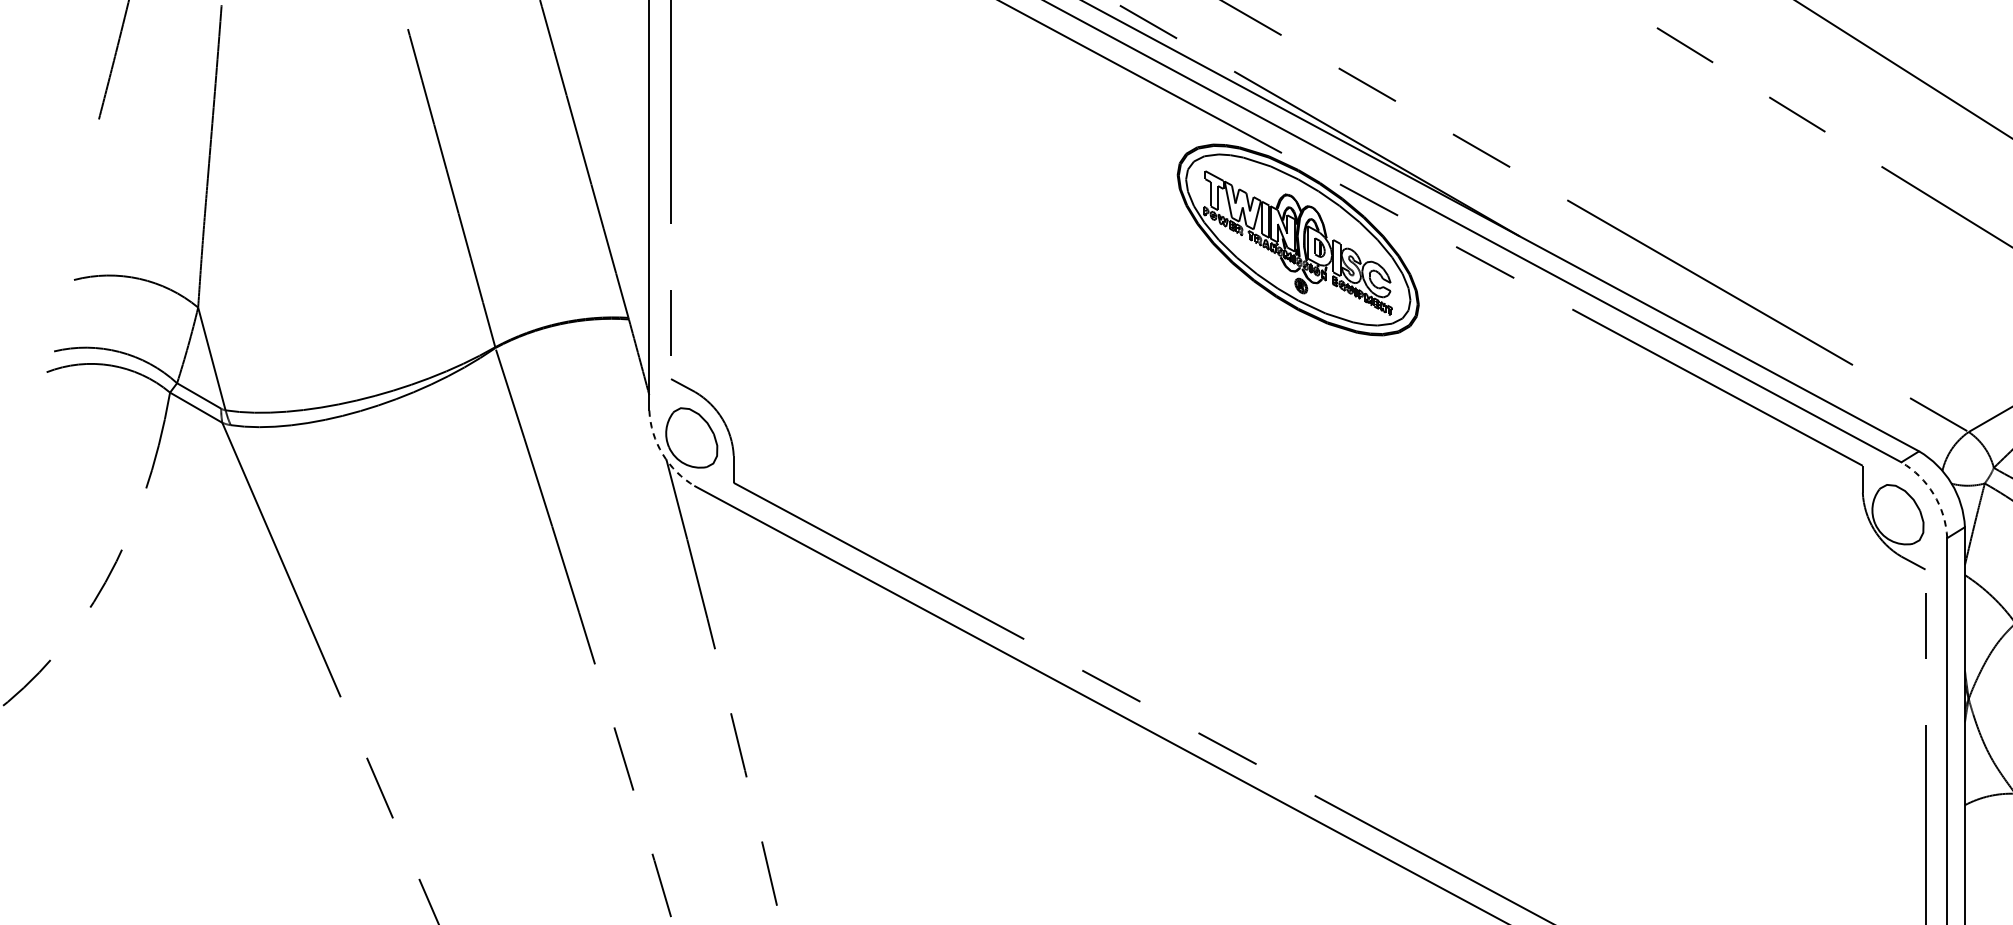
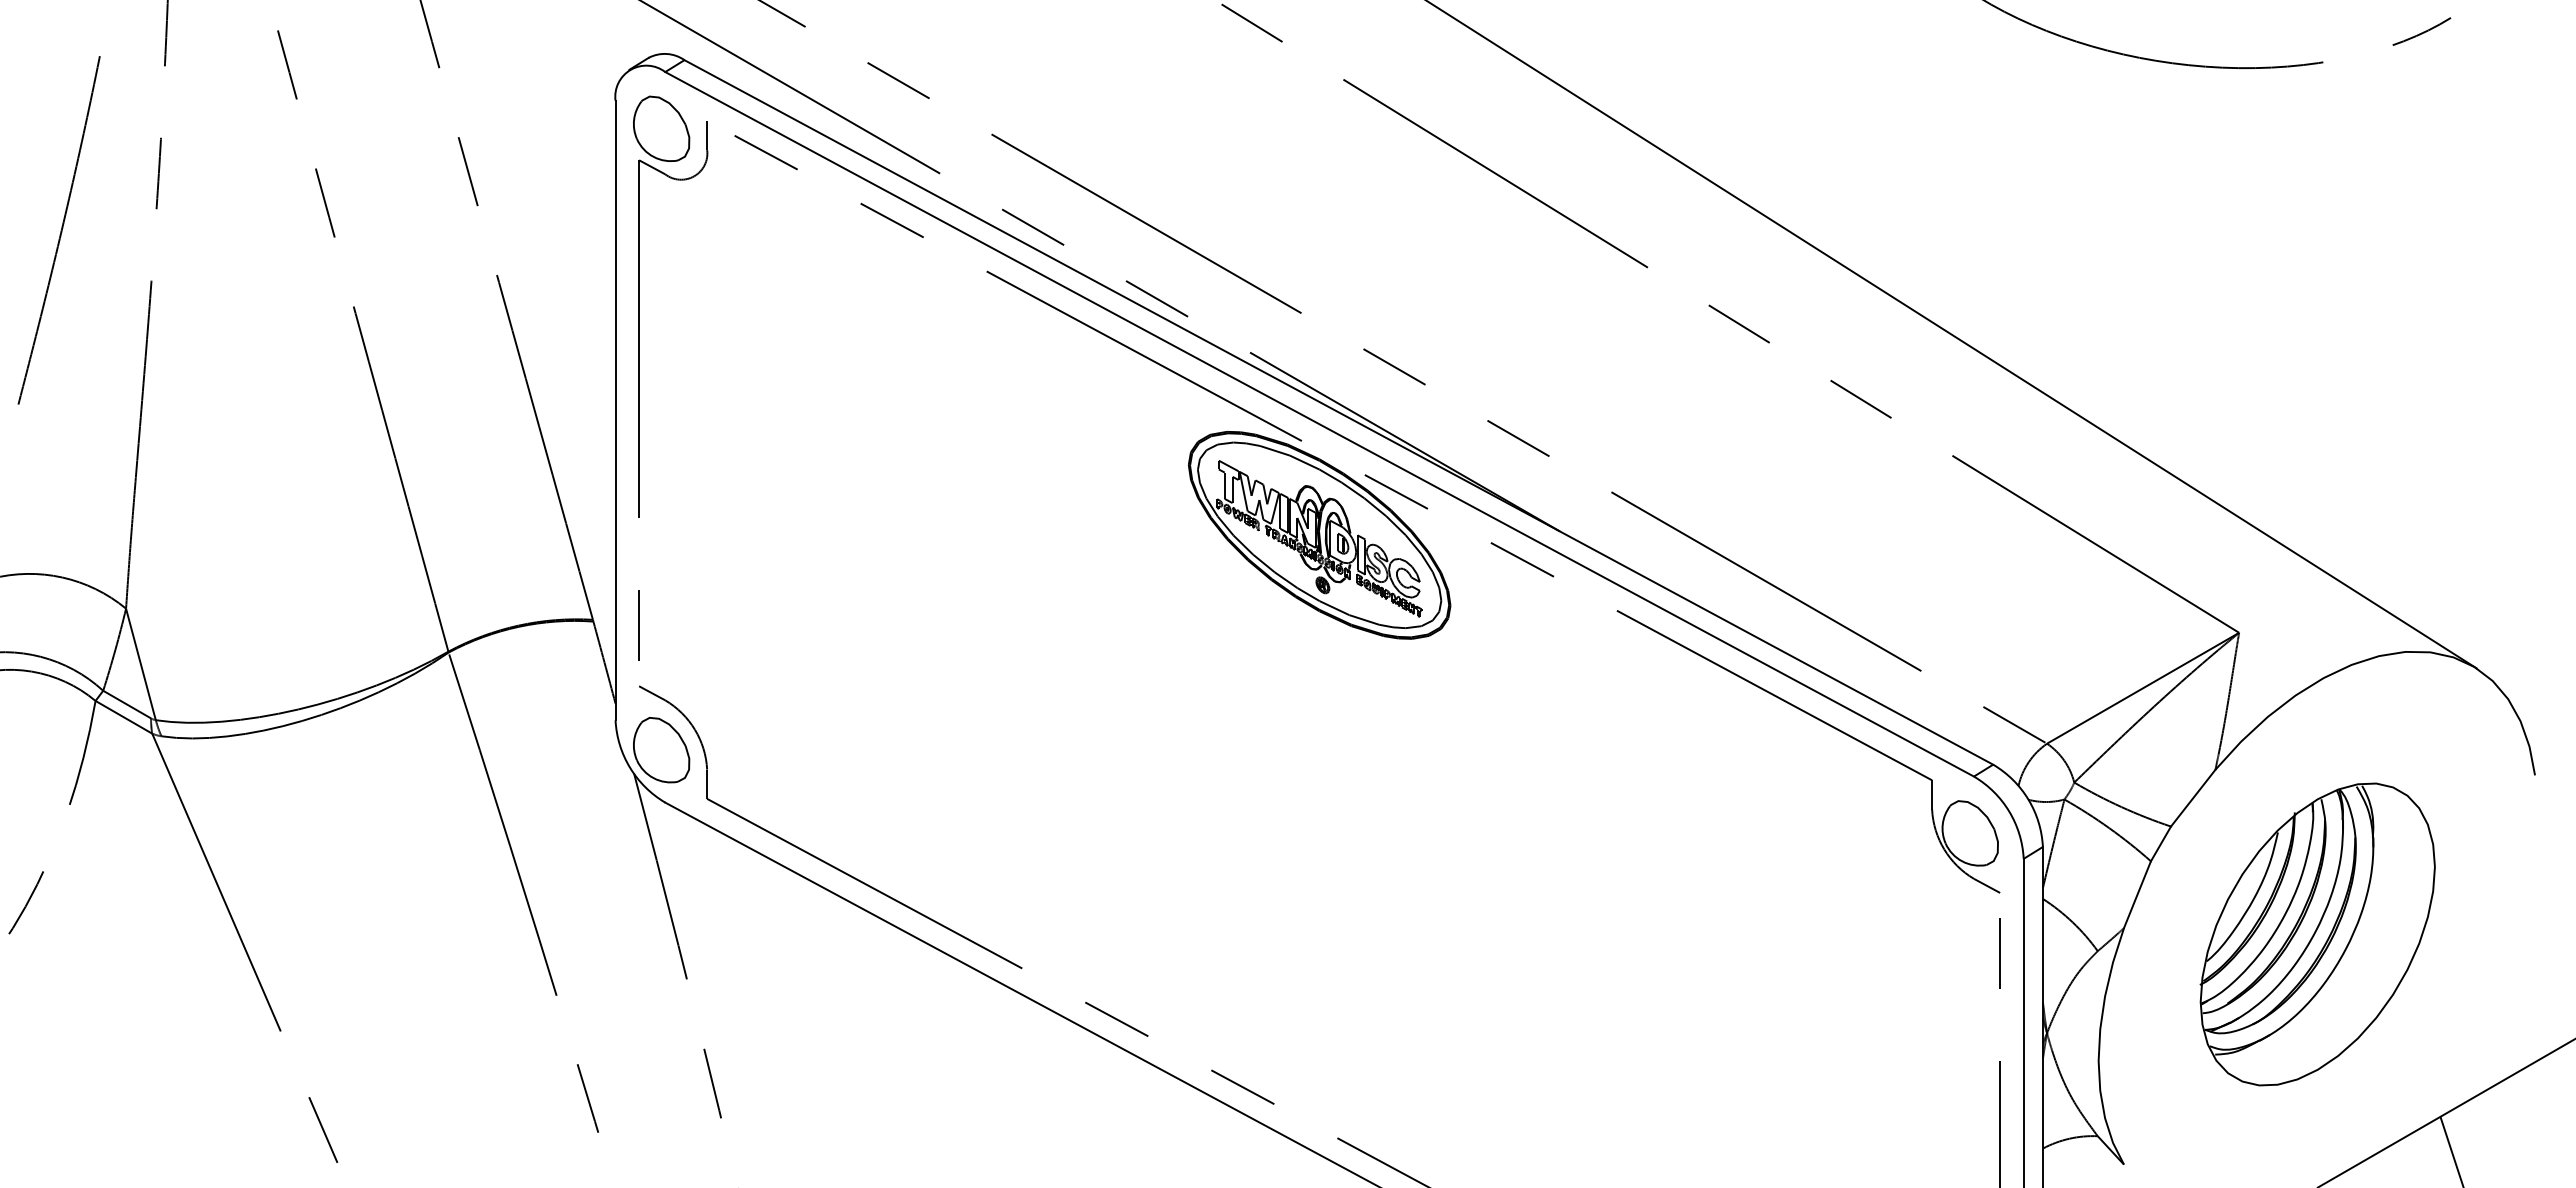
arc: (663, 453) -> (630, 767), dashed -> solid
arc: (1934, 494) -> (2009, 811), dashed -> solid

